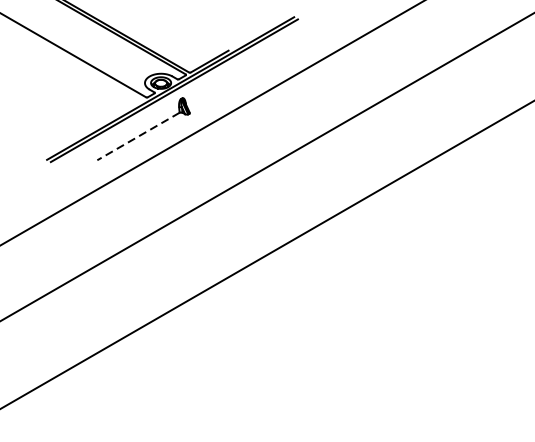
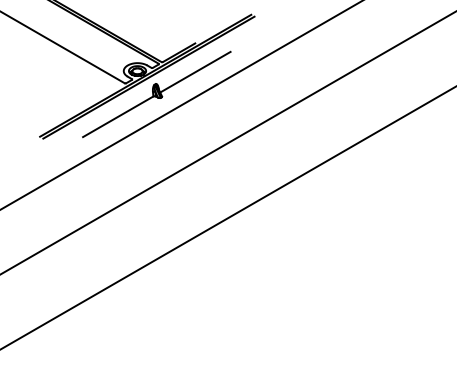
line: (228, 83) -> (195, 71), added
line: (138, 136) -> (118, 116), dashed -> solid

